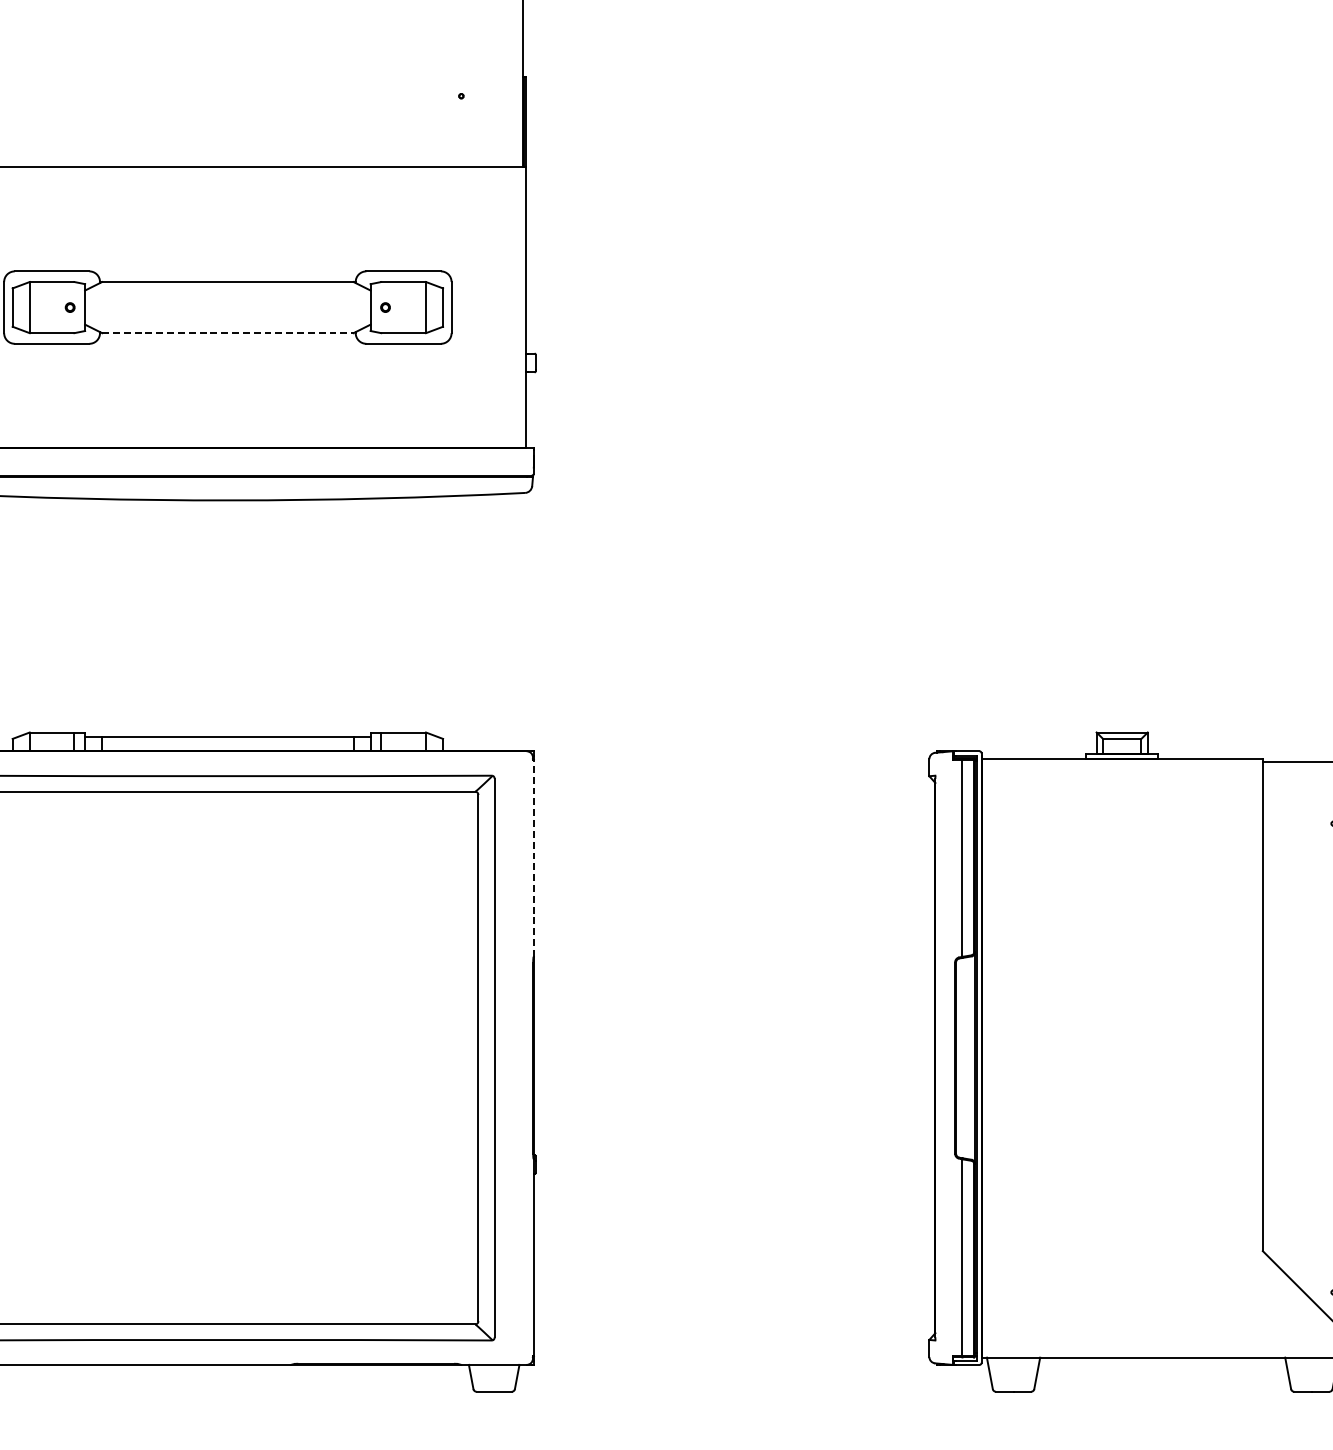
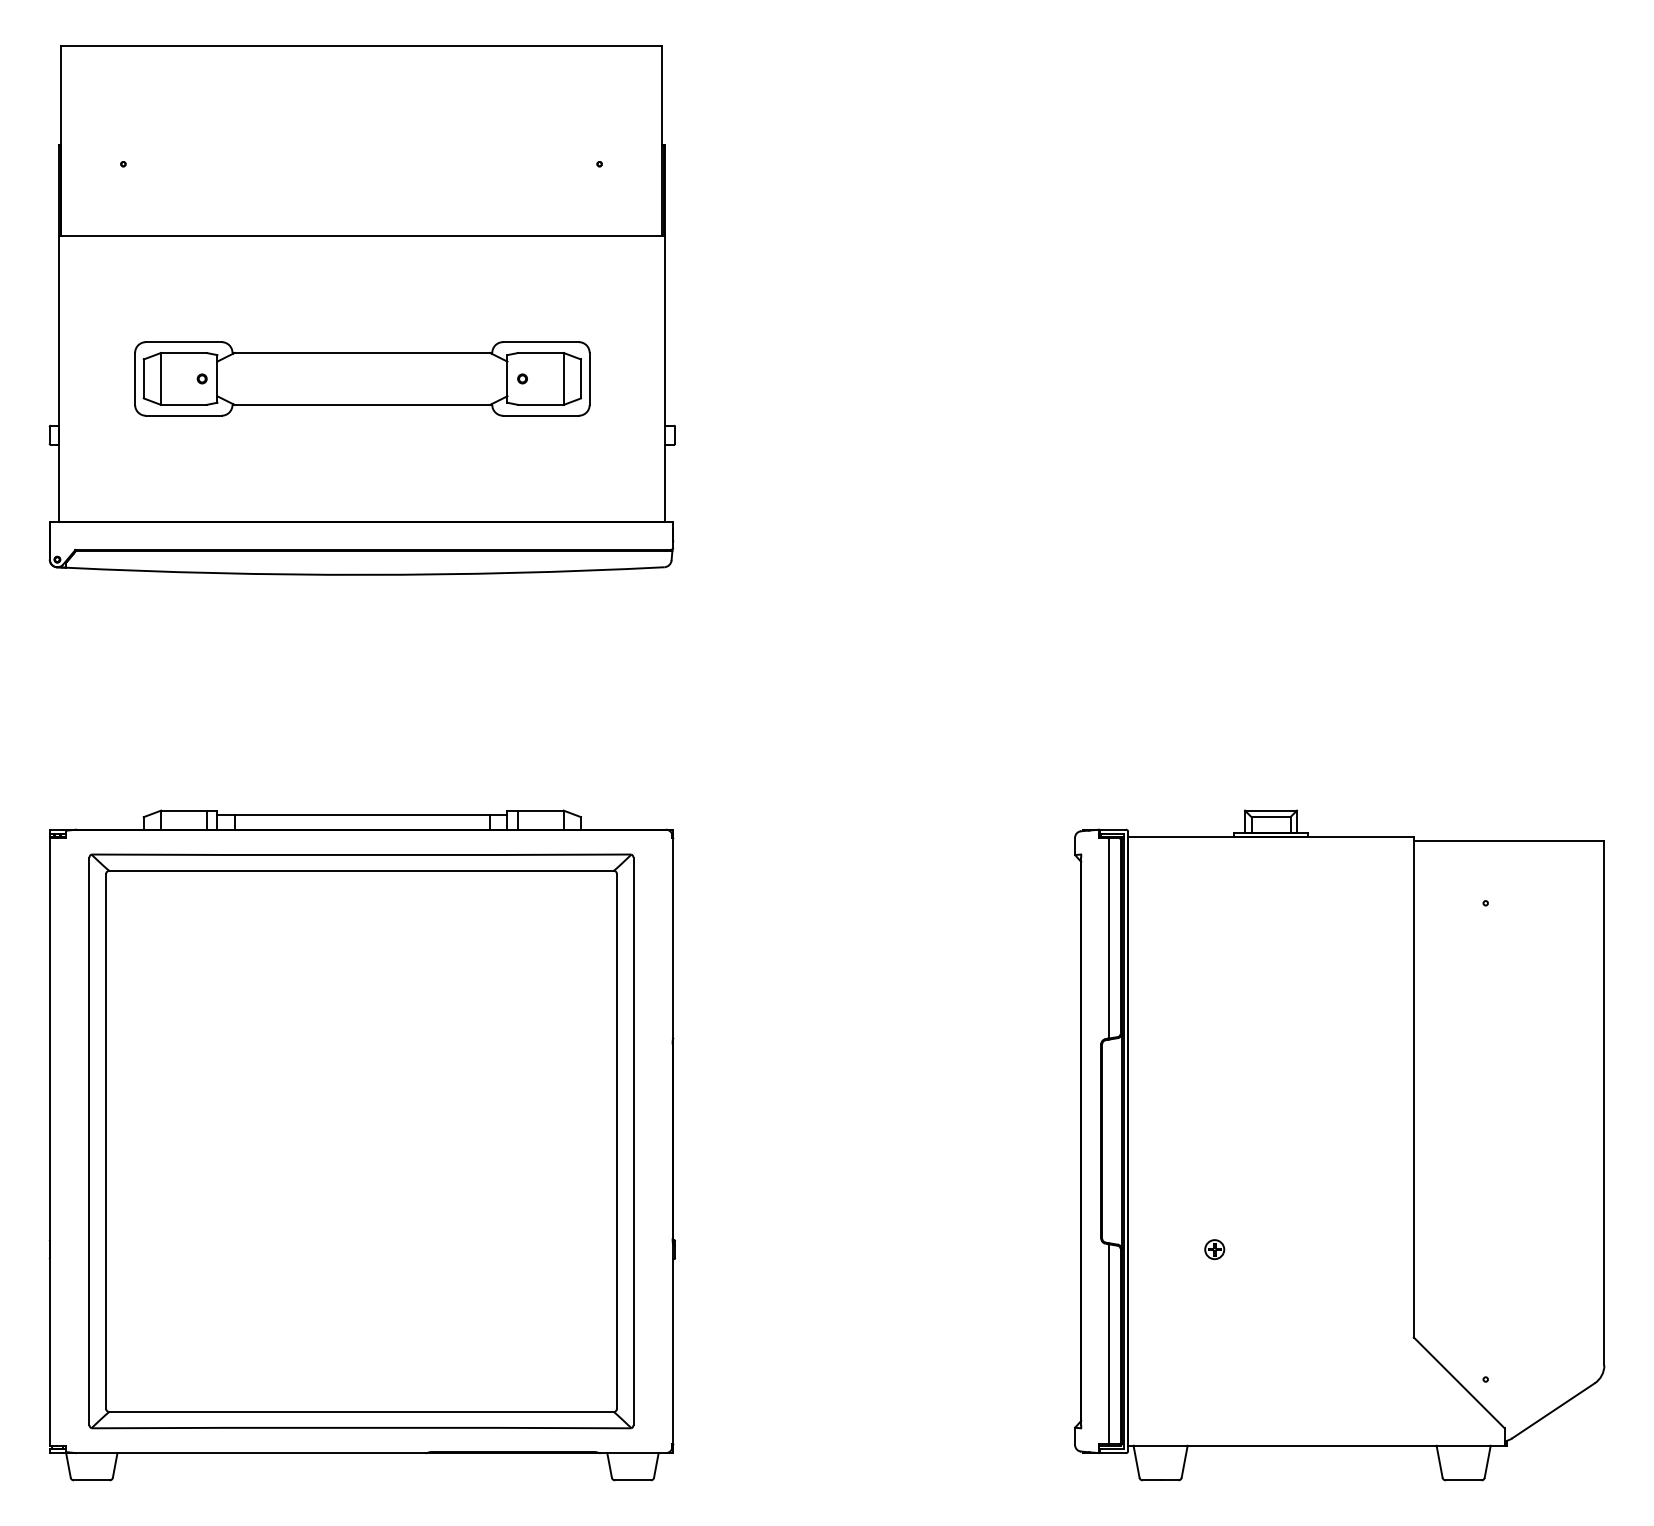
line: (227, 332) -> (362, 404), dashed -> solid
line: (534, 857) -> (673, 937), dashed -> solid
part: (1066, 1164) -> (1214, 1249), added

